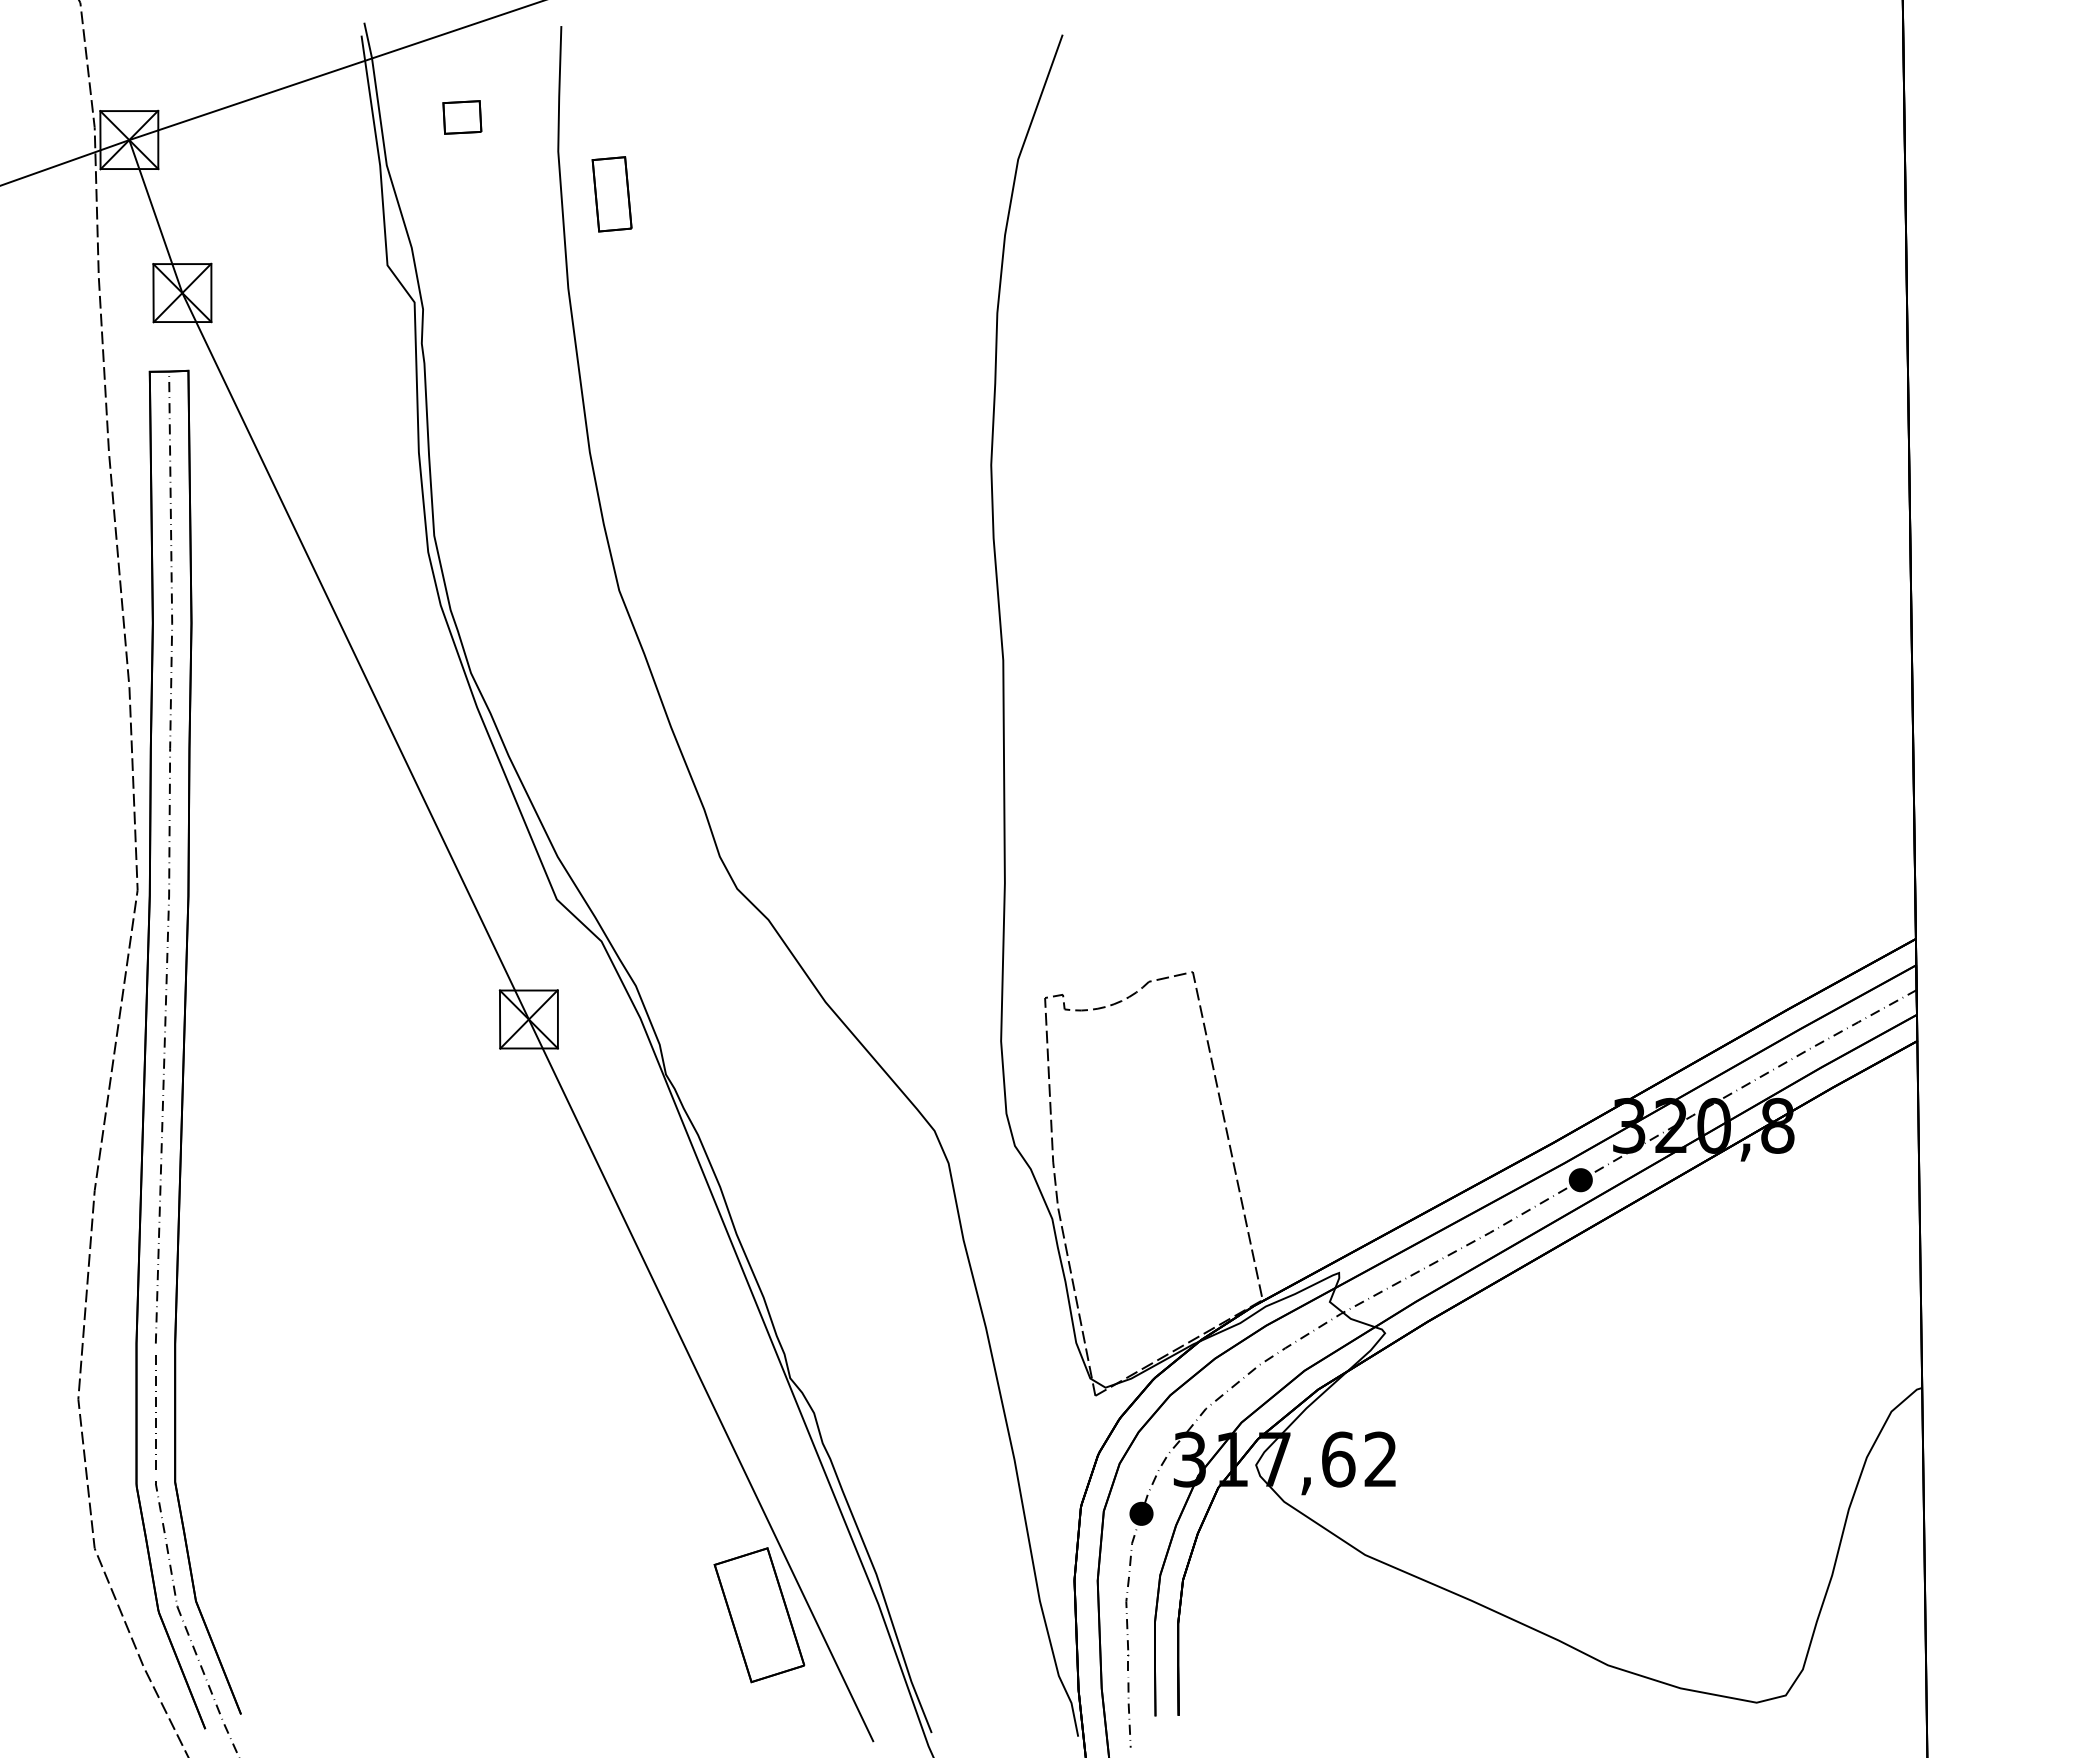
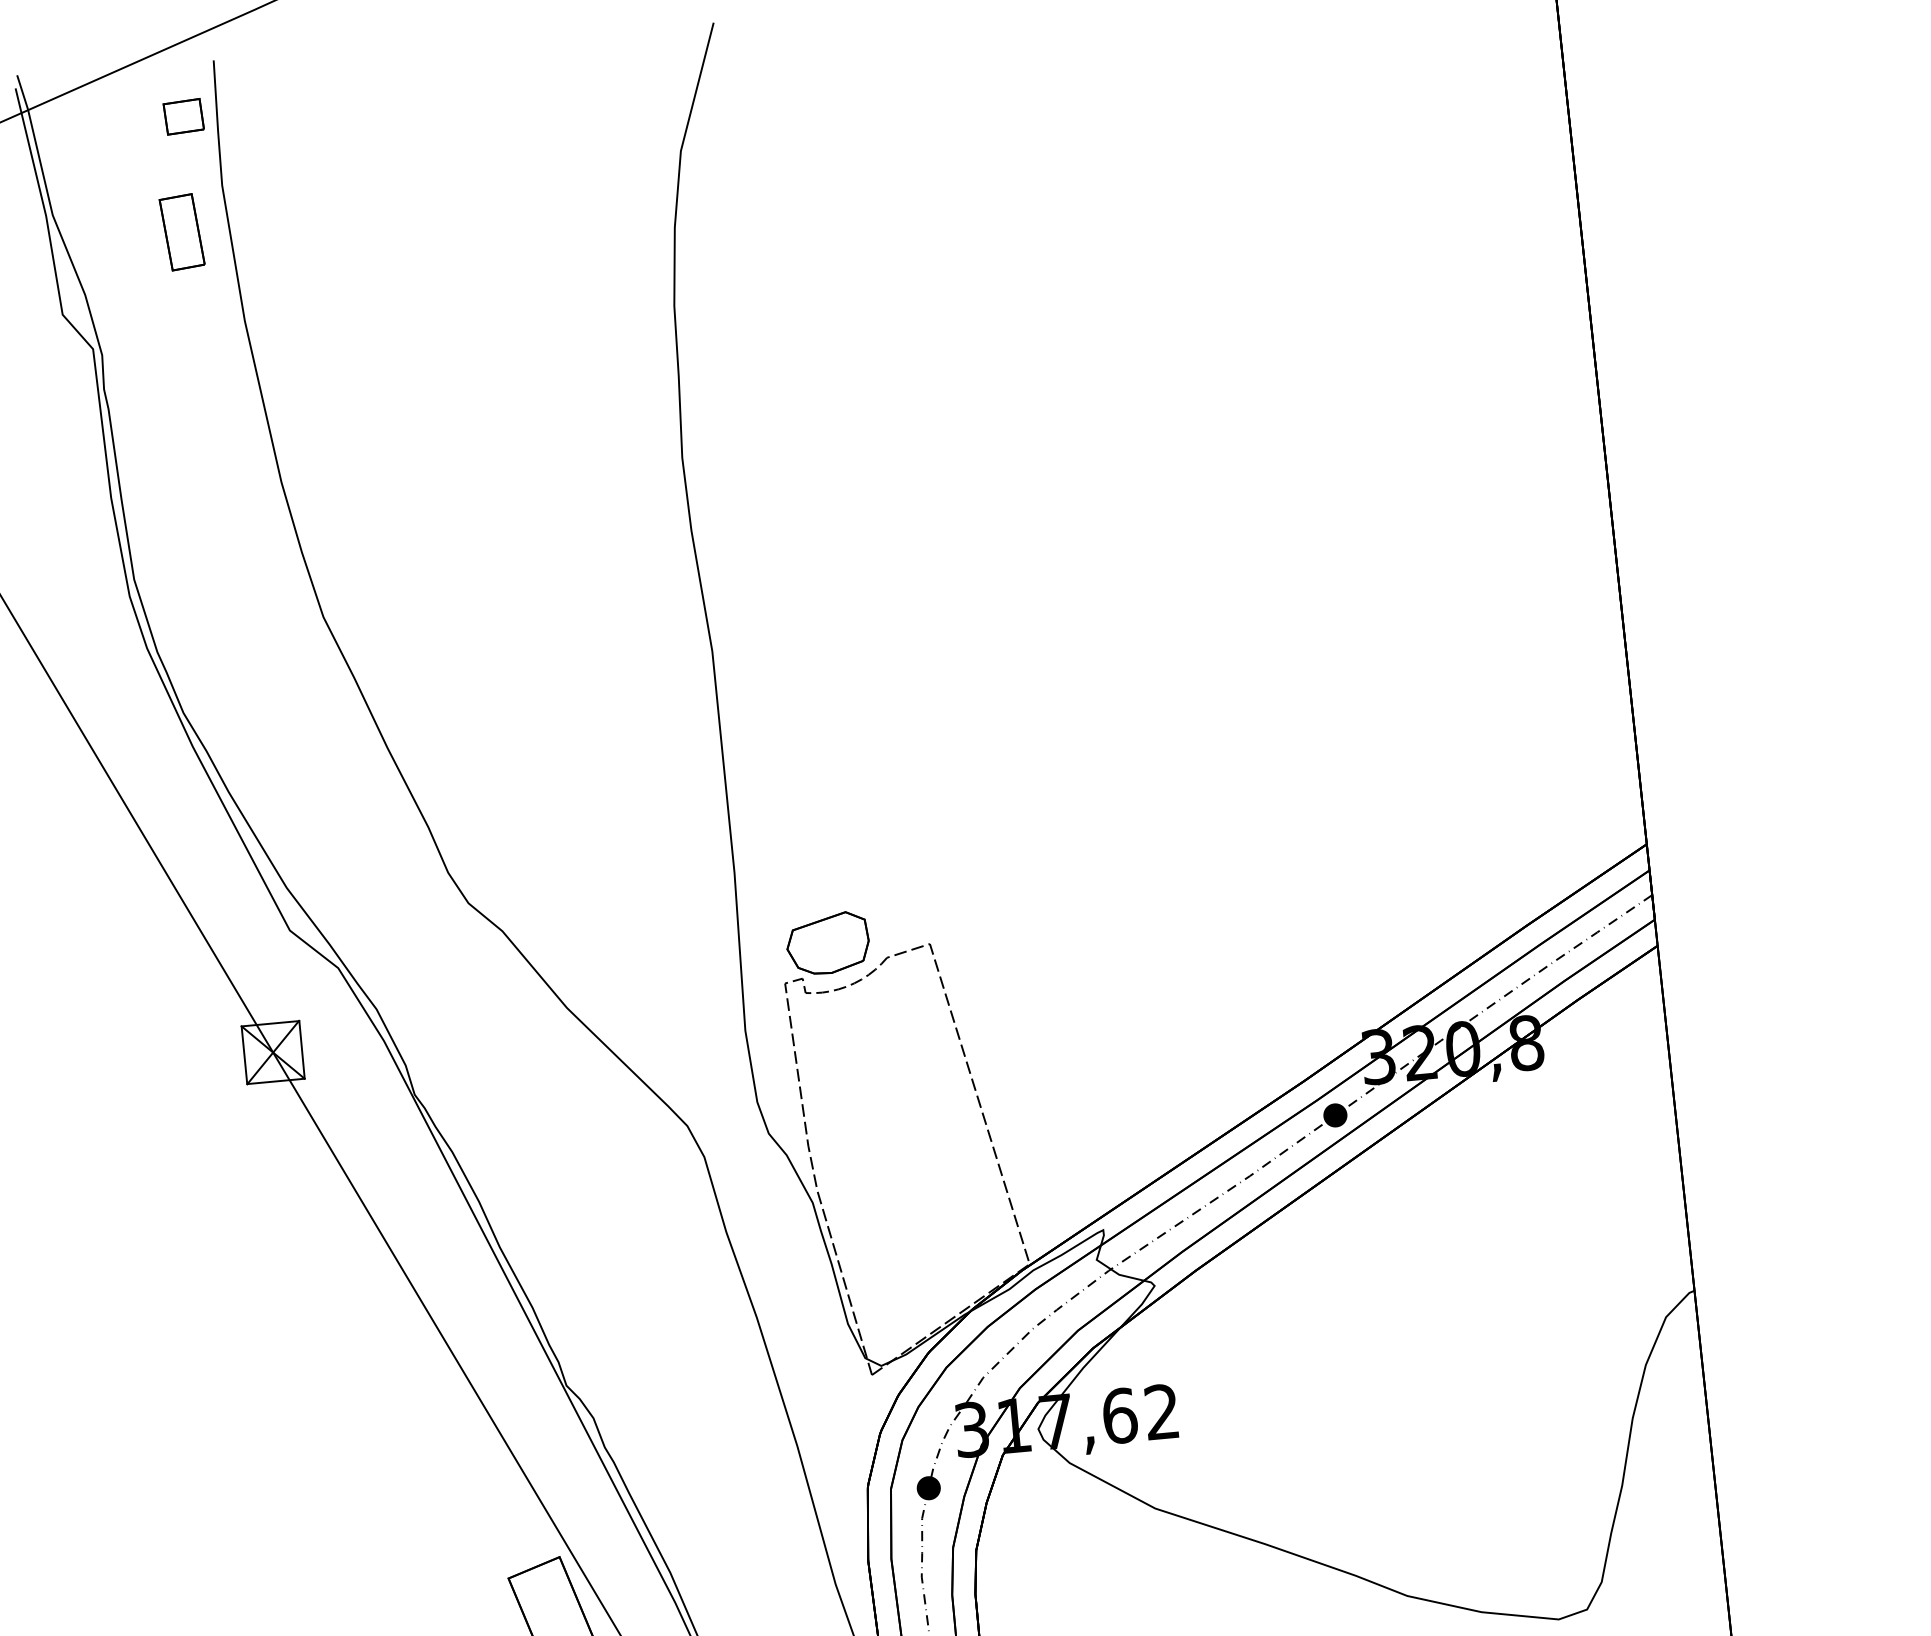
part: (462, 117) -> (183, 116), moved
part: (611, 194) -> (181, 232), moved
part: (1091, 961) -> (827, 942), added

